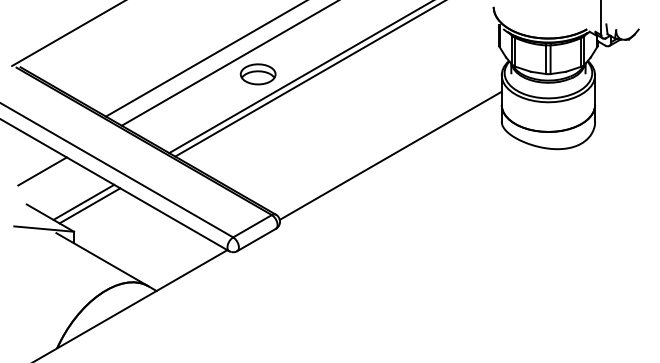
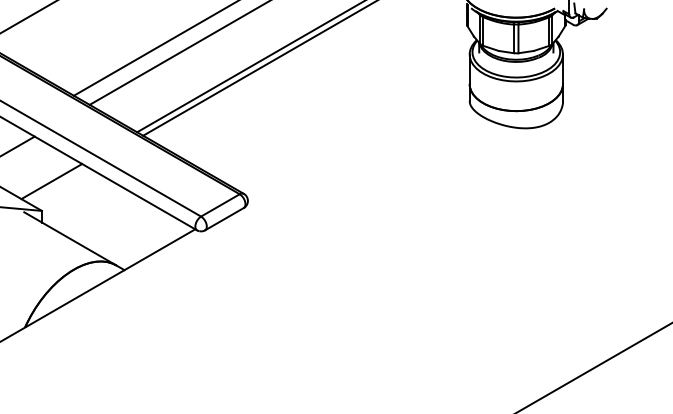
part: (257, 74) -> (225, 53), removed
line: (390, 155) -> (358, 134), removed
line: (89, 205) -> (57, 184), removed

